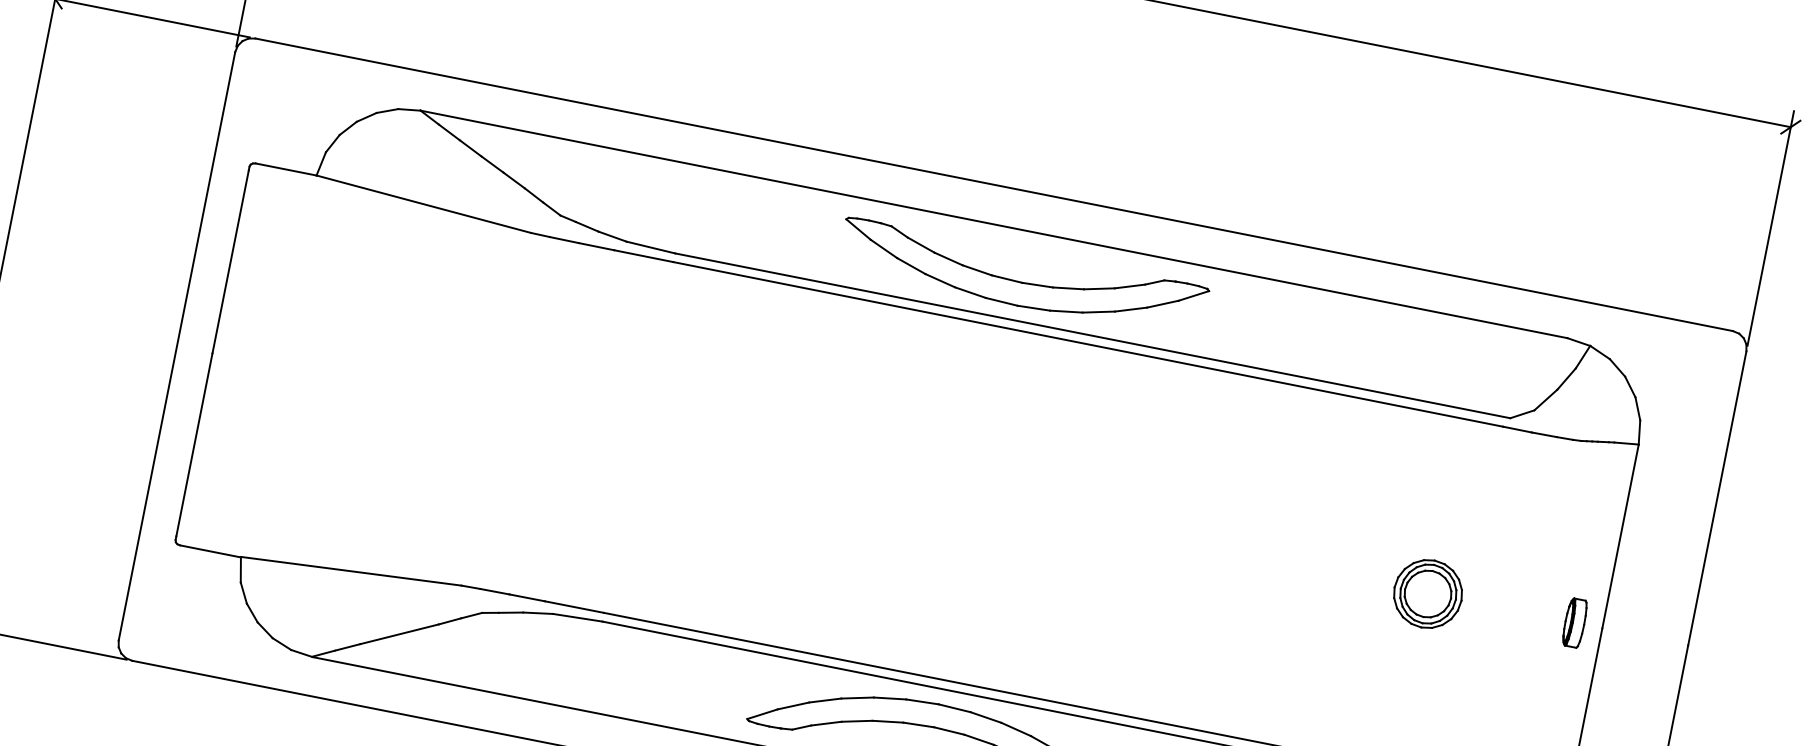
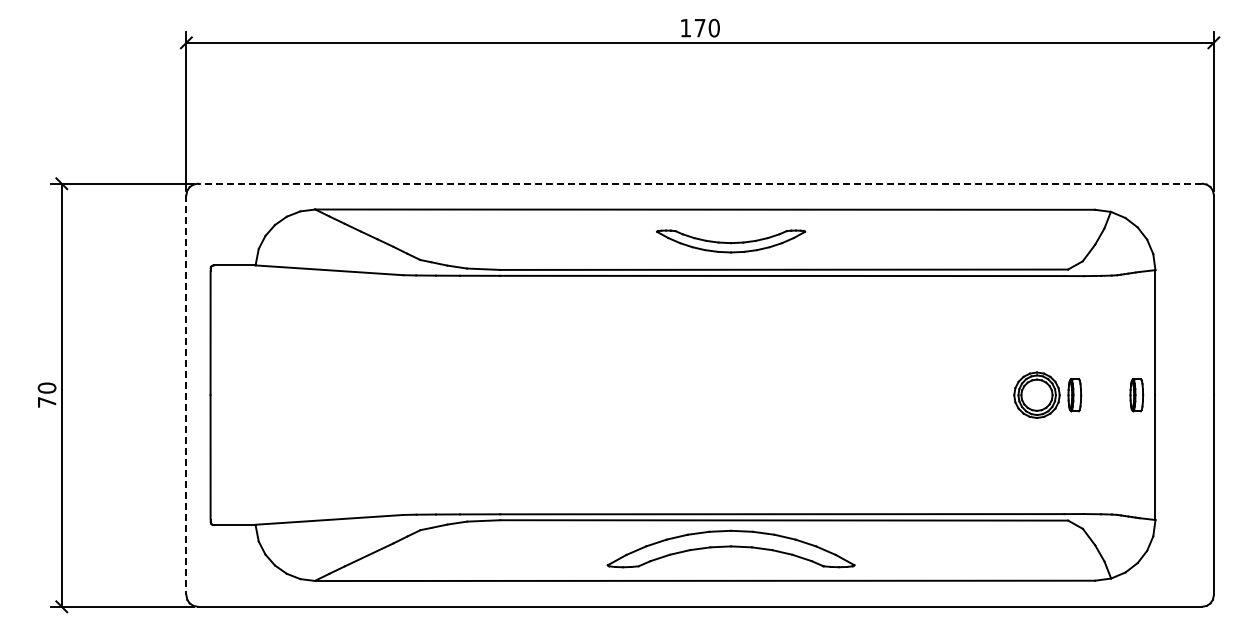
line: (993, 184) -> (699, 183), solid -> dashed
part: (1022, 278) -> (730, 241), size x0.6
line: (177, 346) -> (186, 395), solid -> dashed
part: (1483, 605) -> (1074, 395), added

